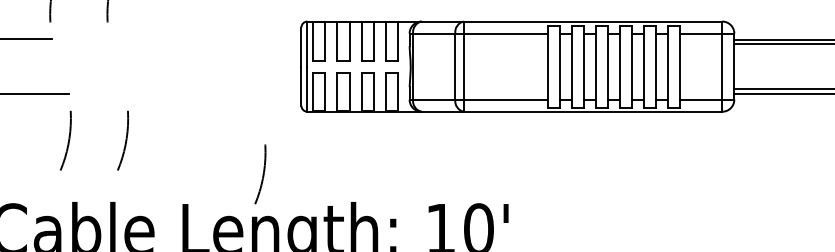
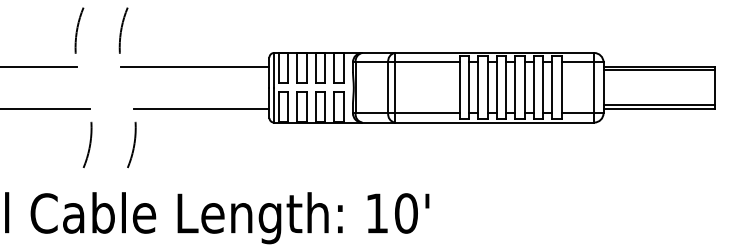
line: (205, 39) -> (195, 66), added
line: (213, 94) -> (201, 109), added
arc: (262, 173) -> (239, 170), removed

